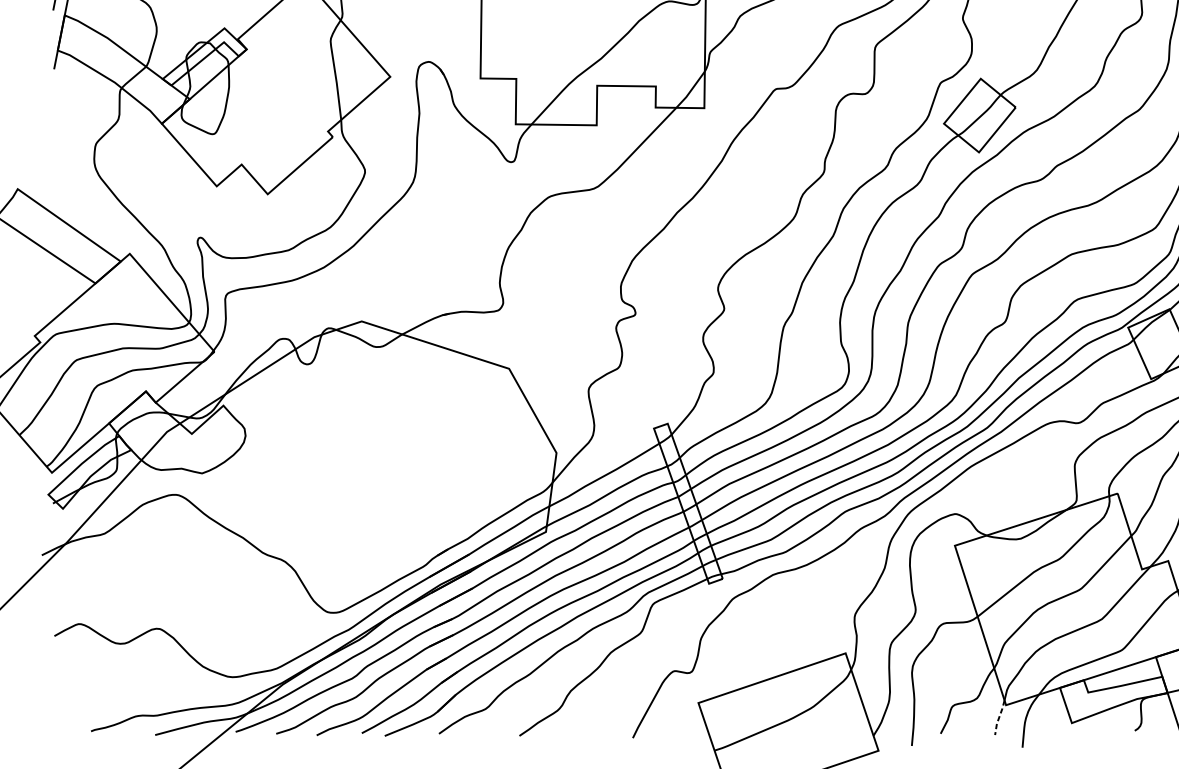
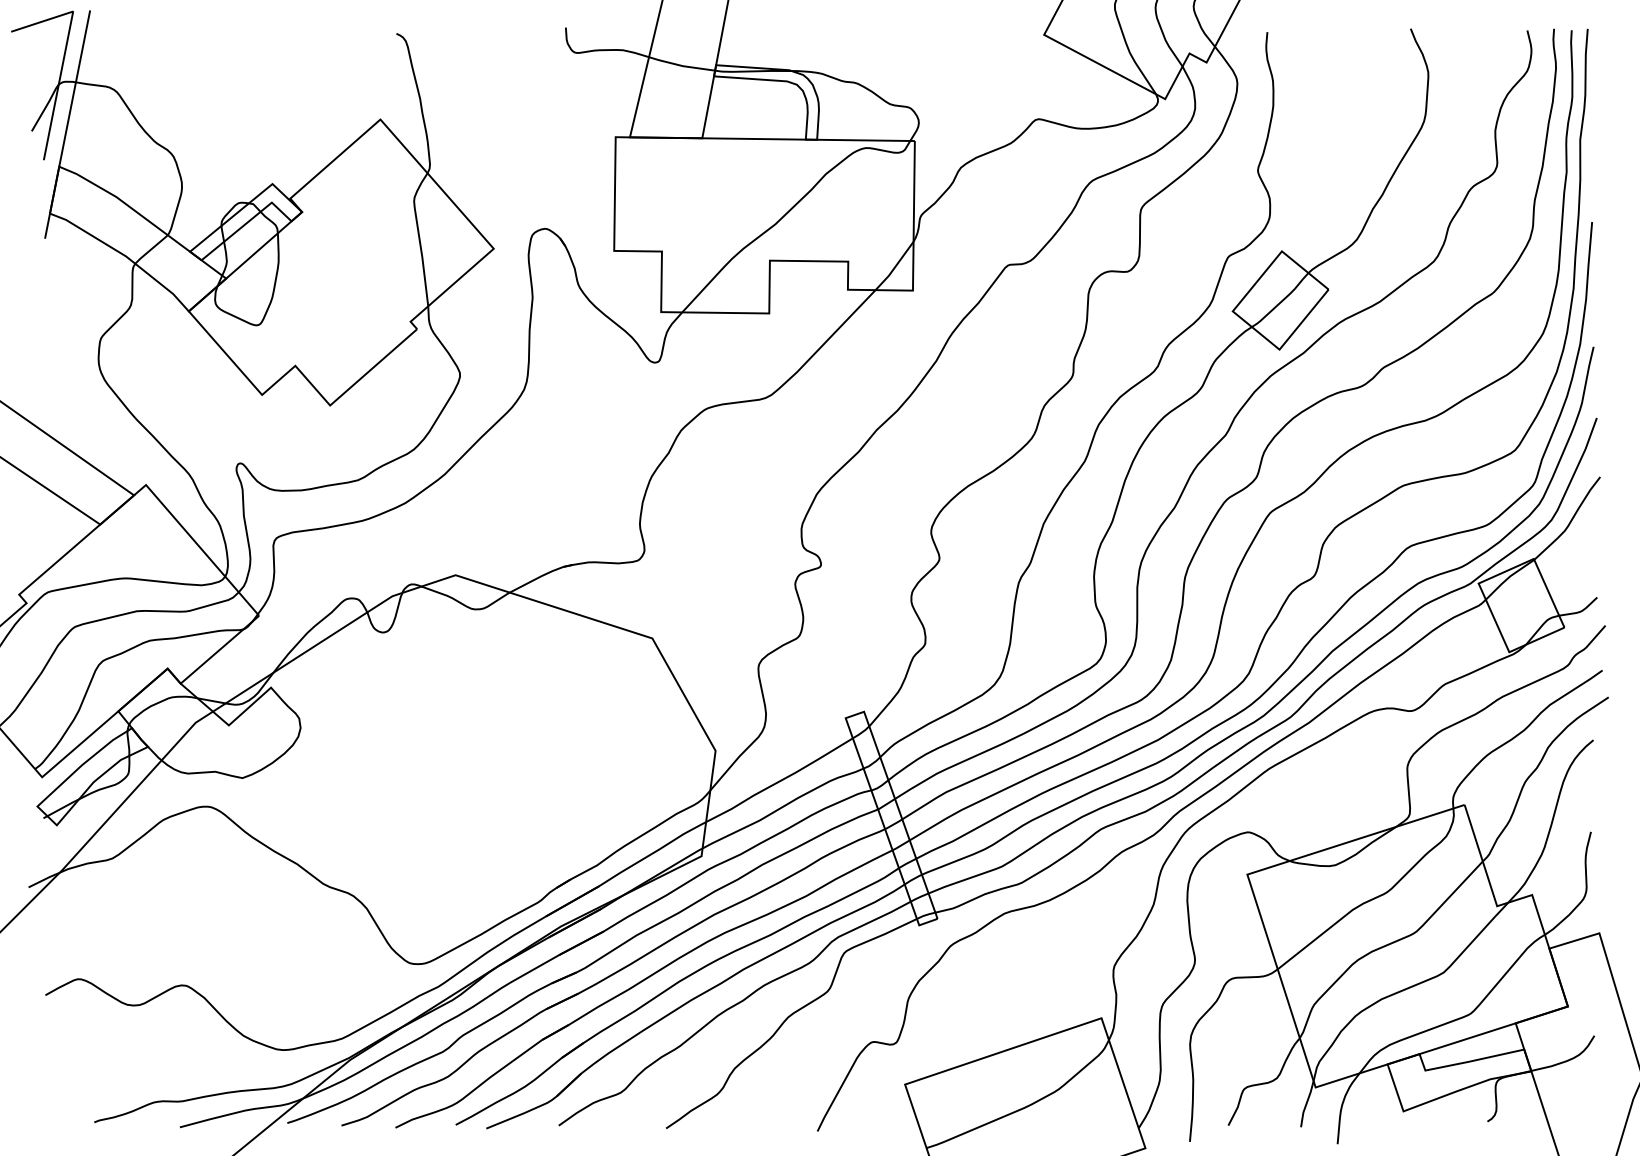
line: (999, 717) -> (1306, 1104), dashed -> solid

